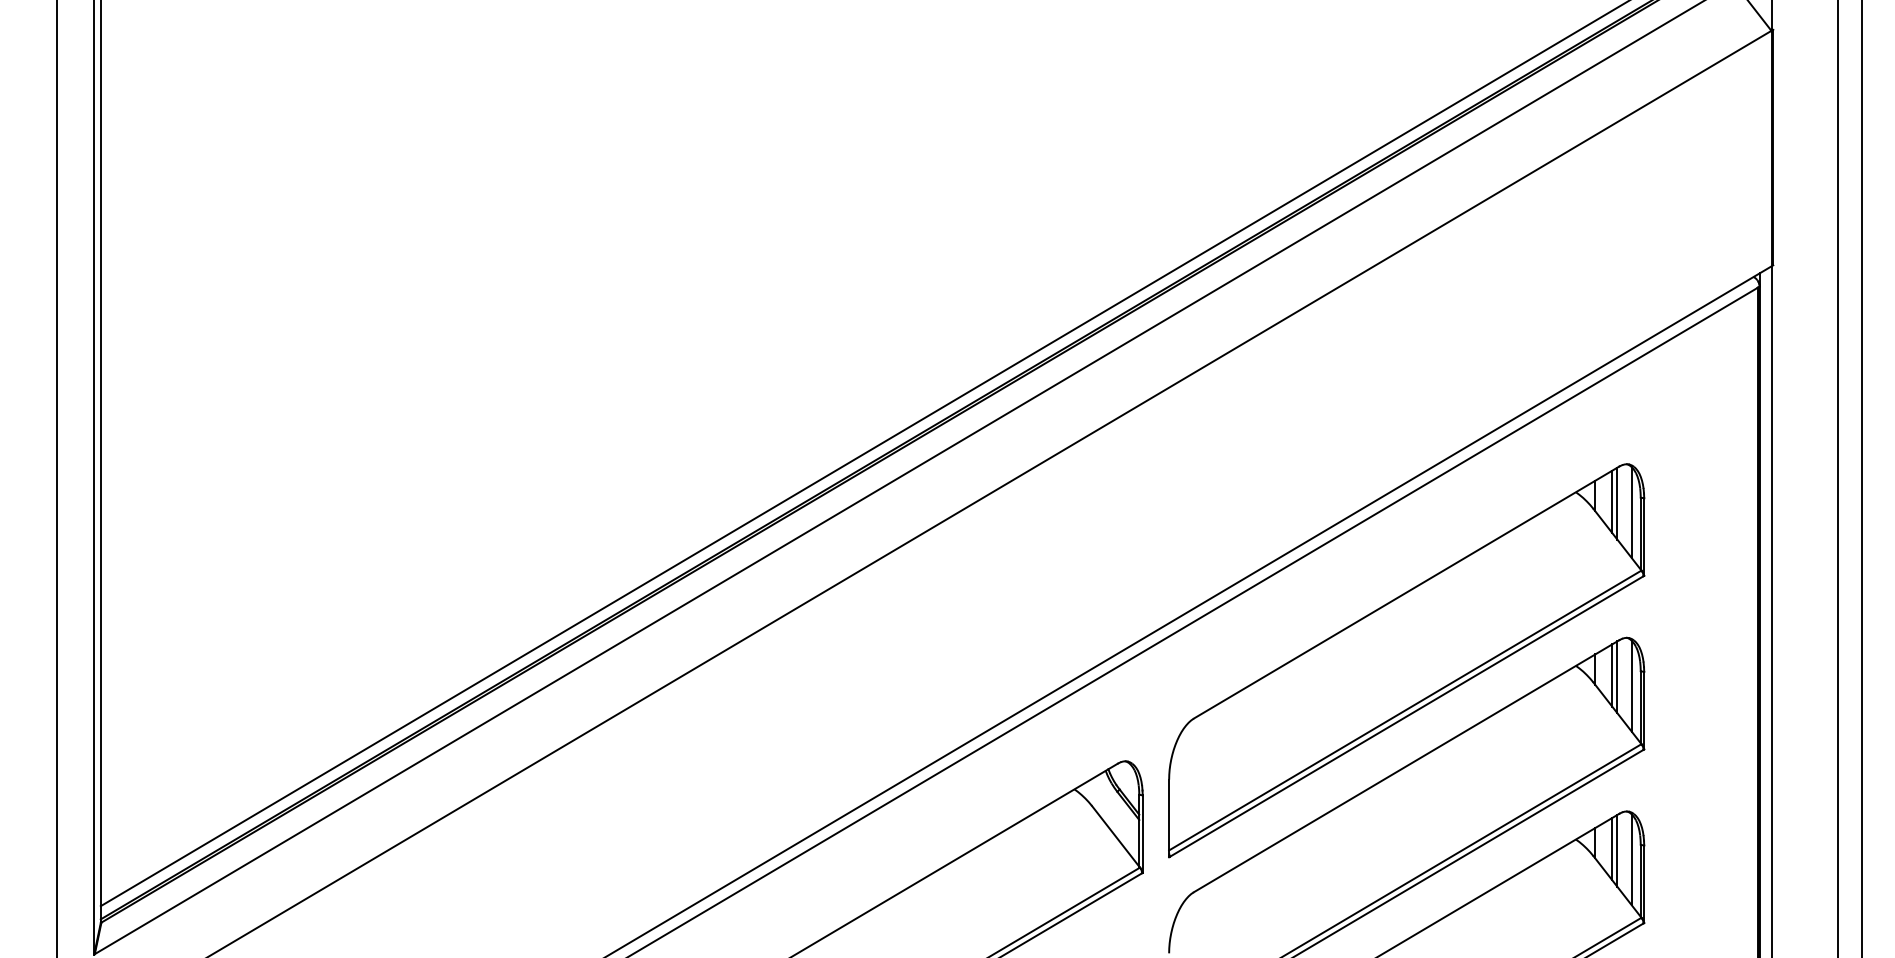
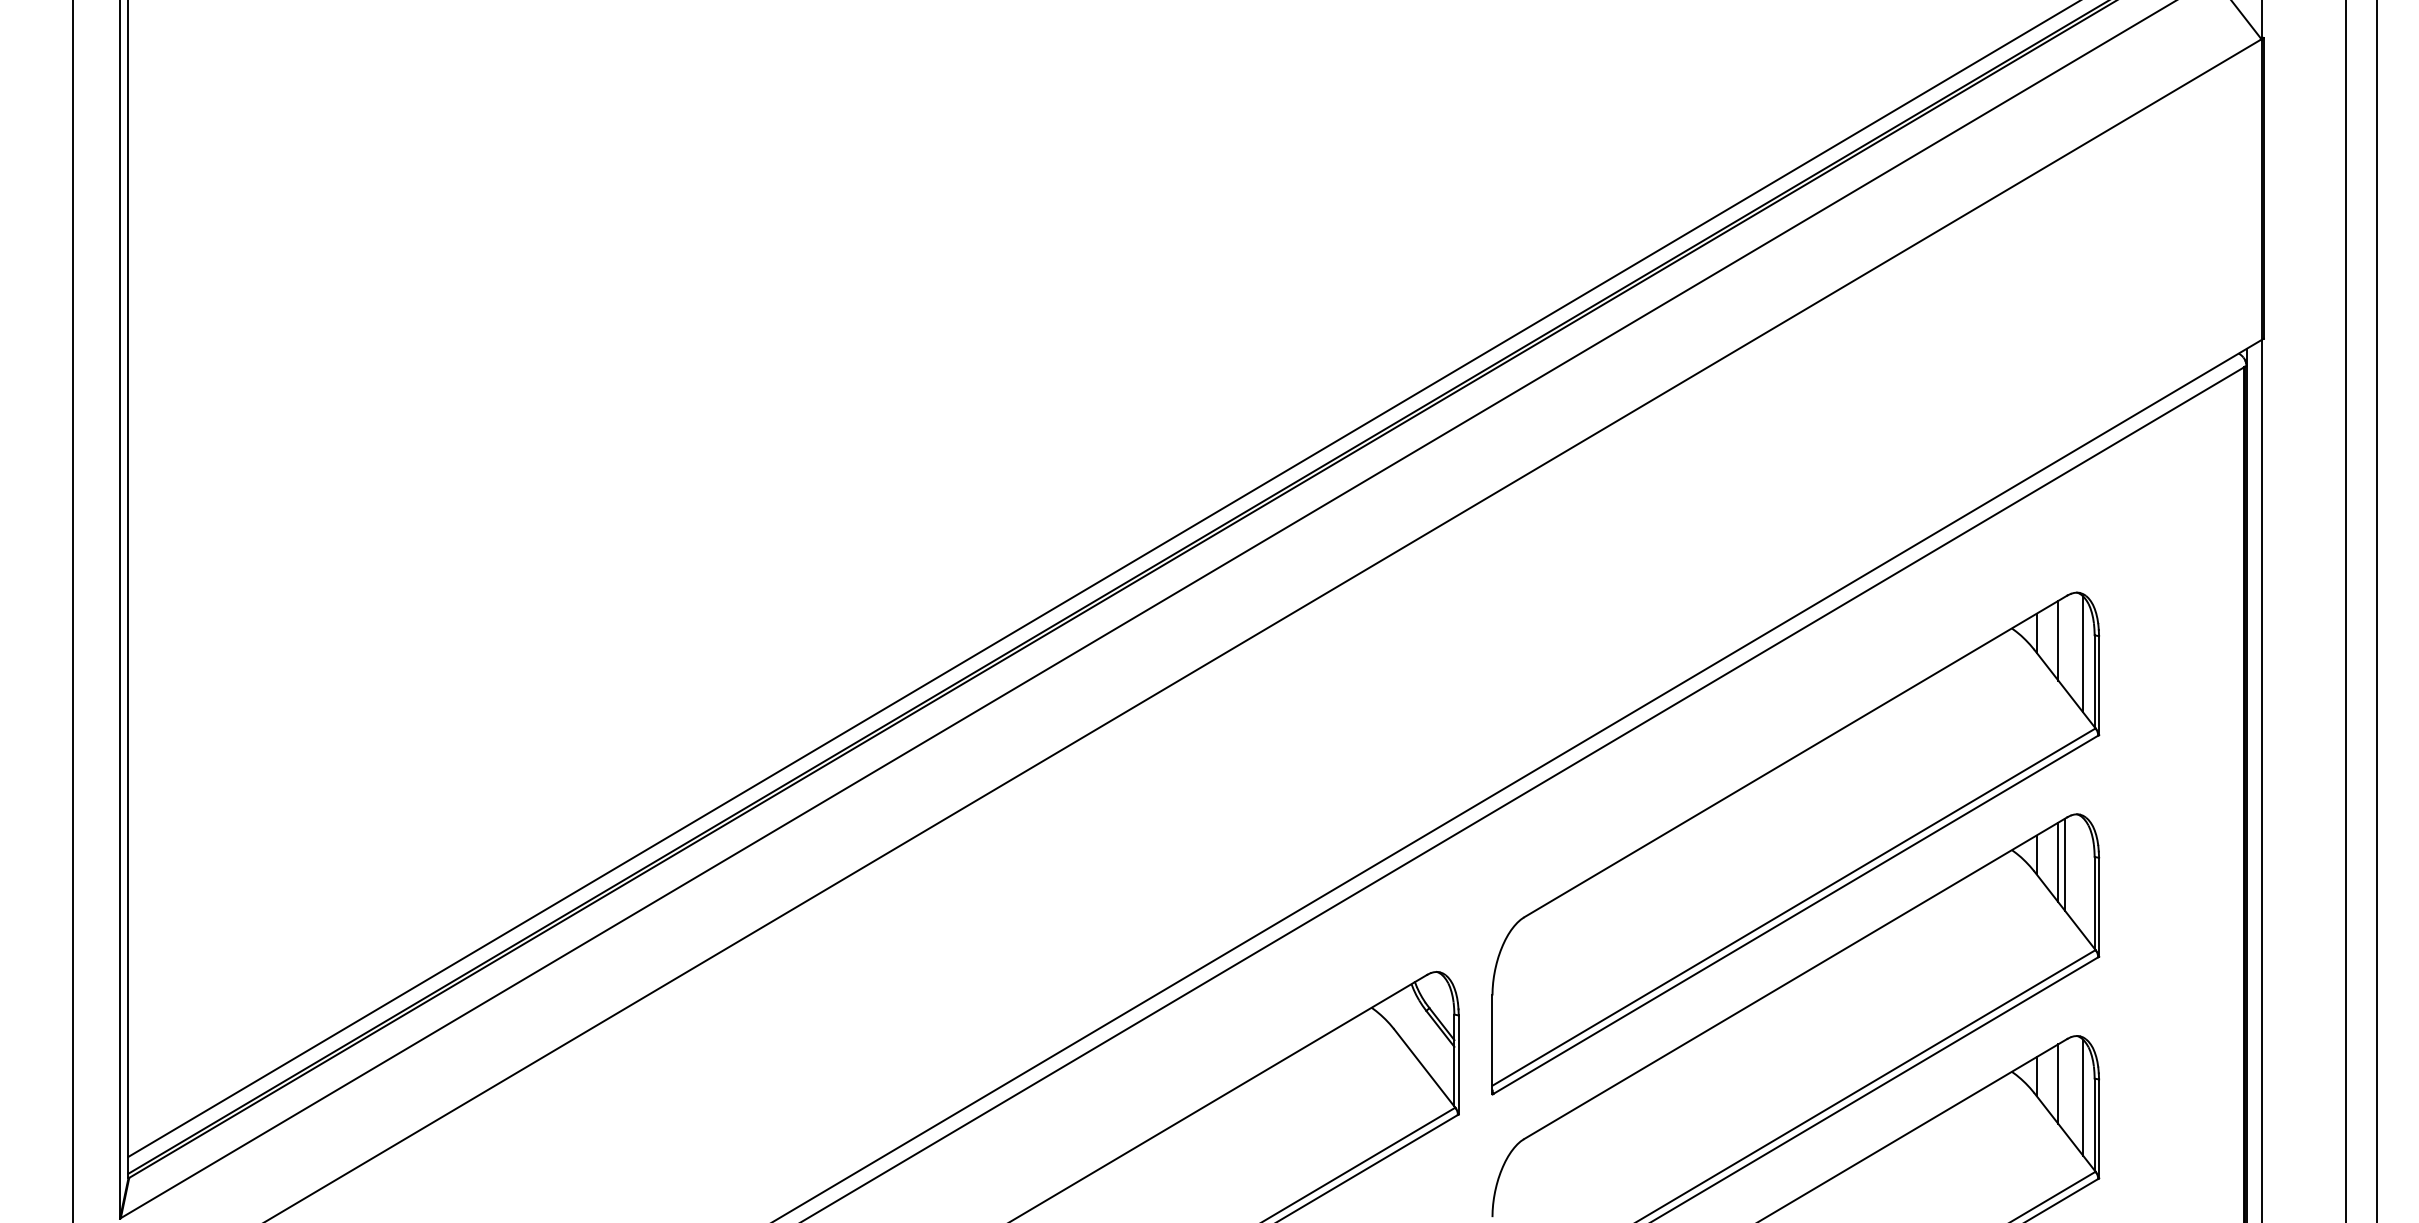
line: (1617, 503) -> (2064, 642), removed
line: (1632, 685) -> (2083, 875), removed
line: (1617, 851) -> (2064, 1086), removed

